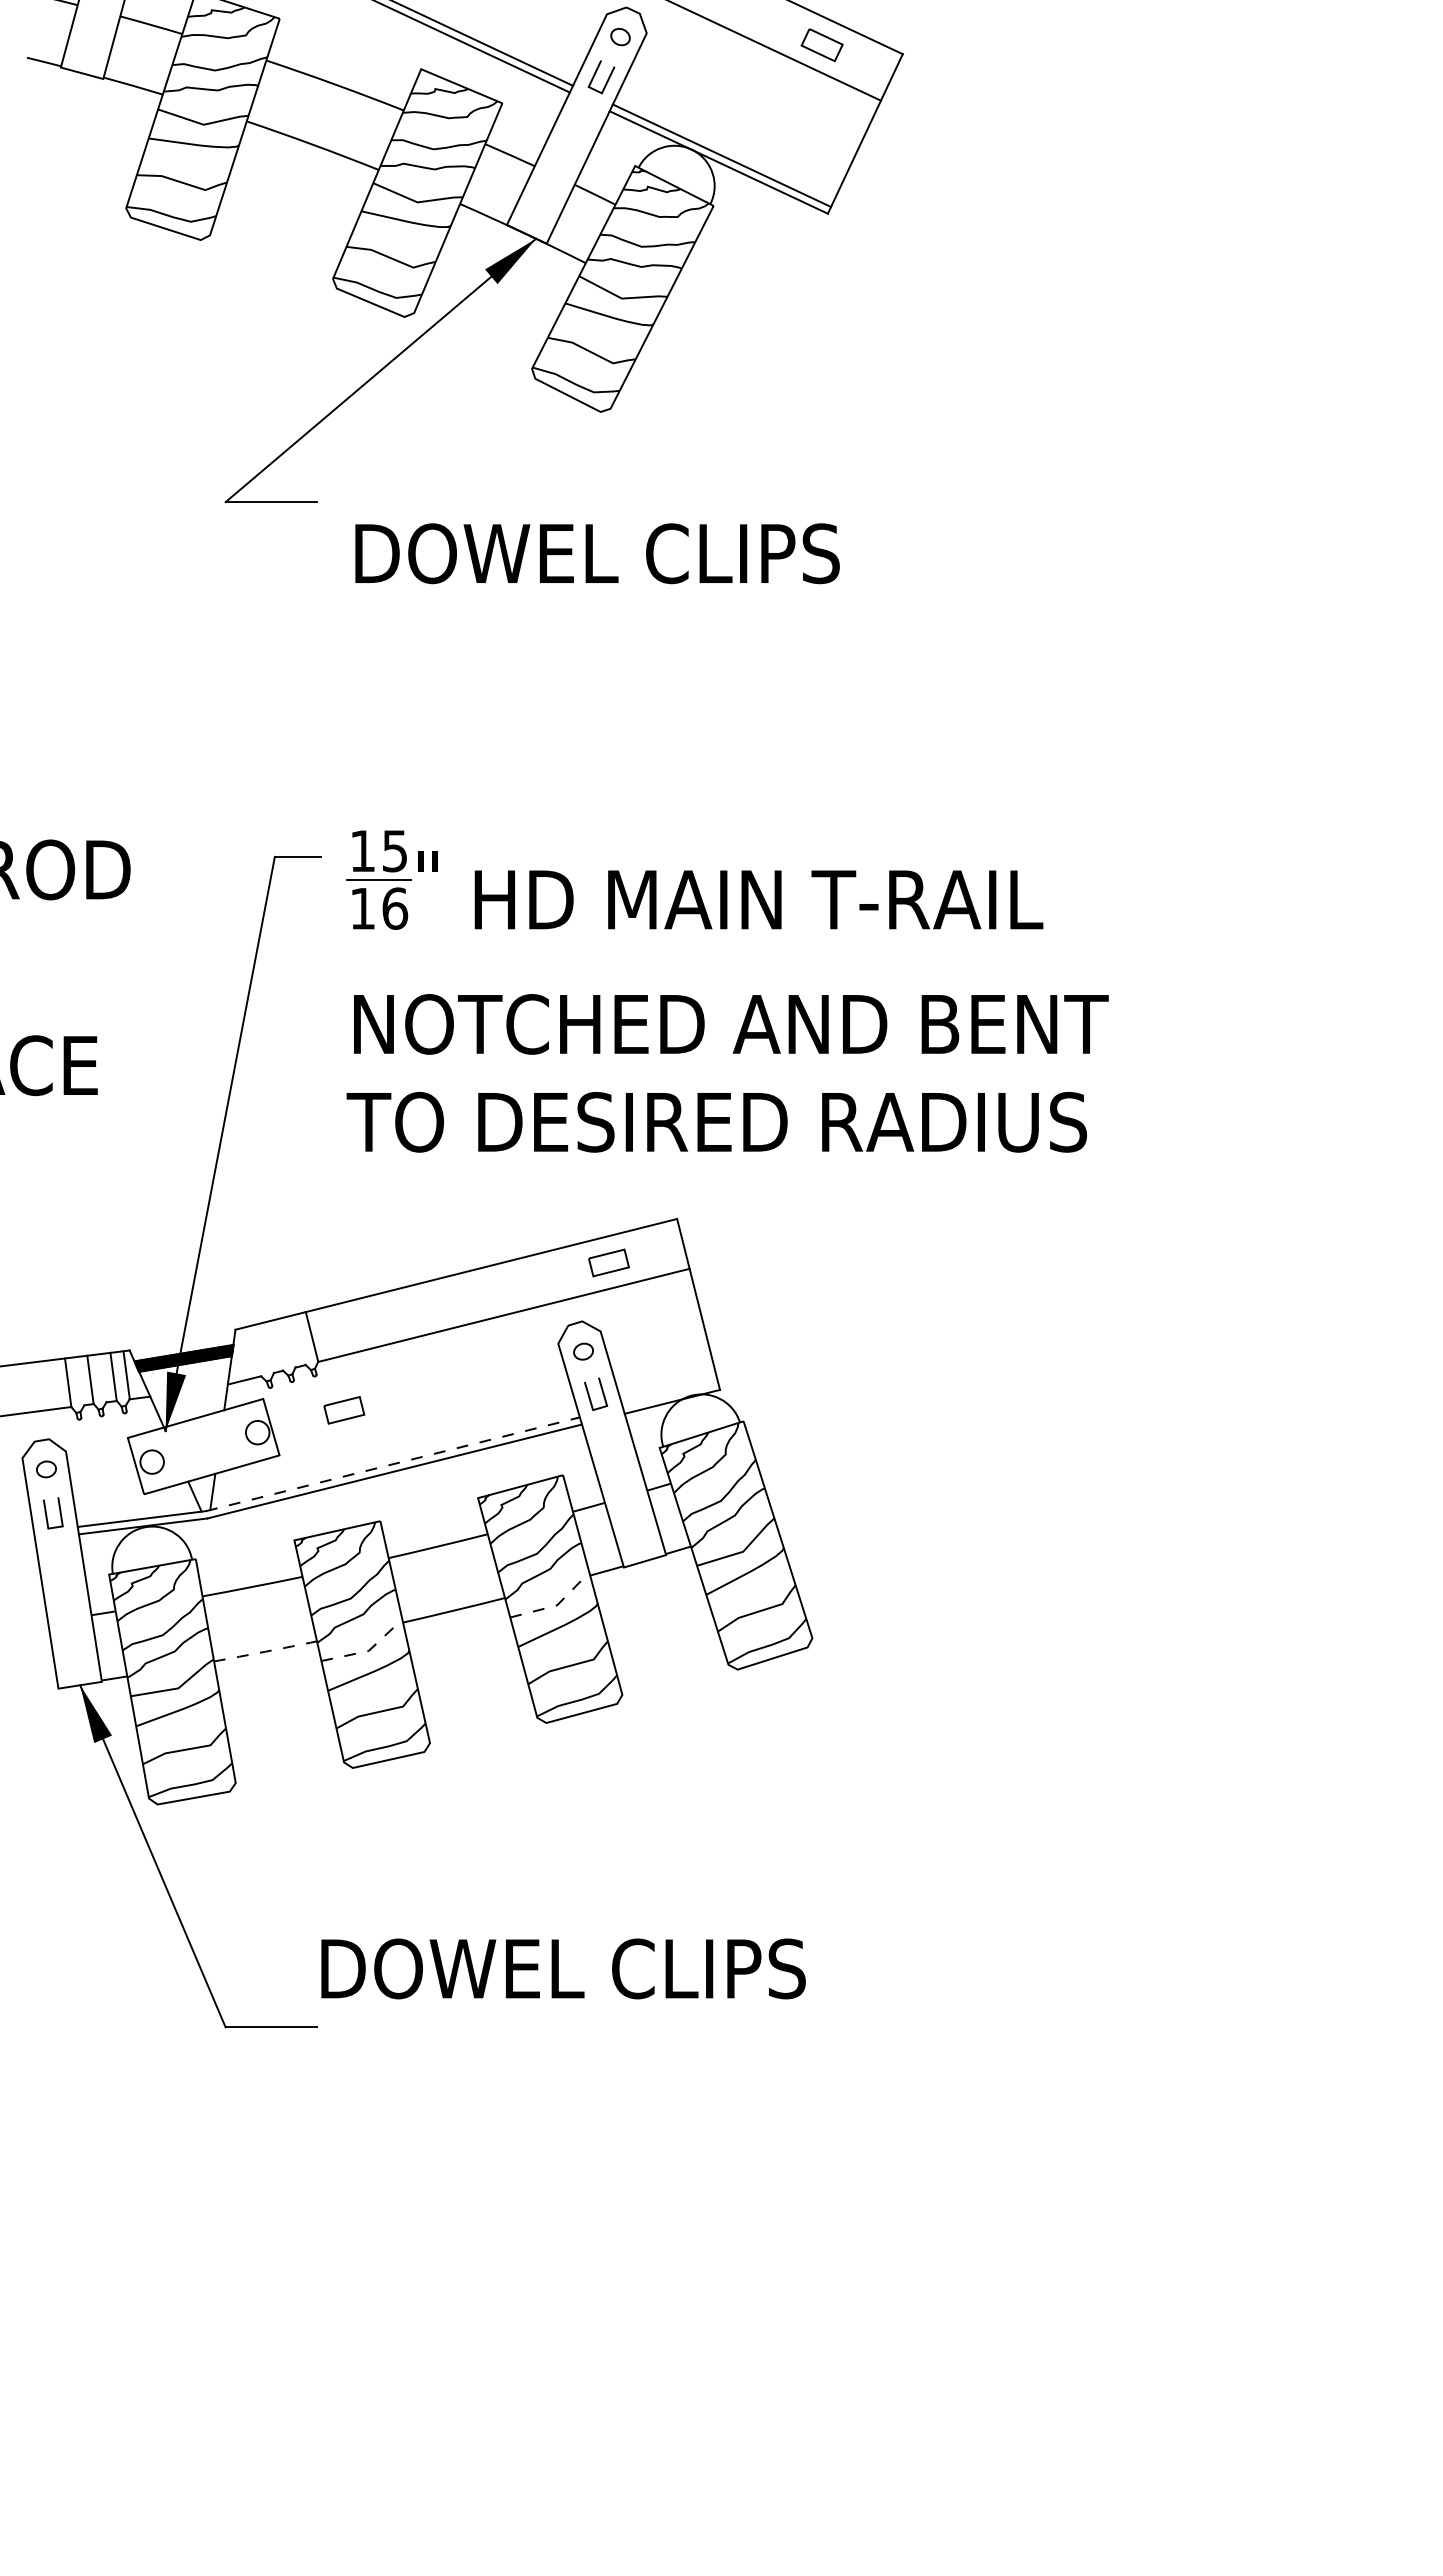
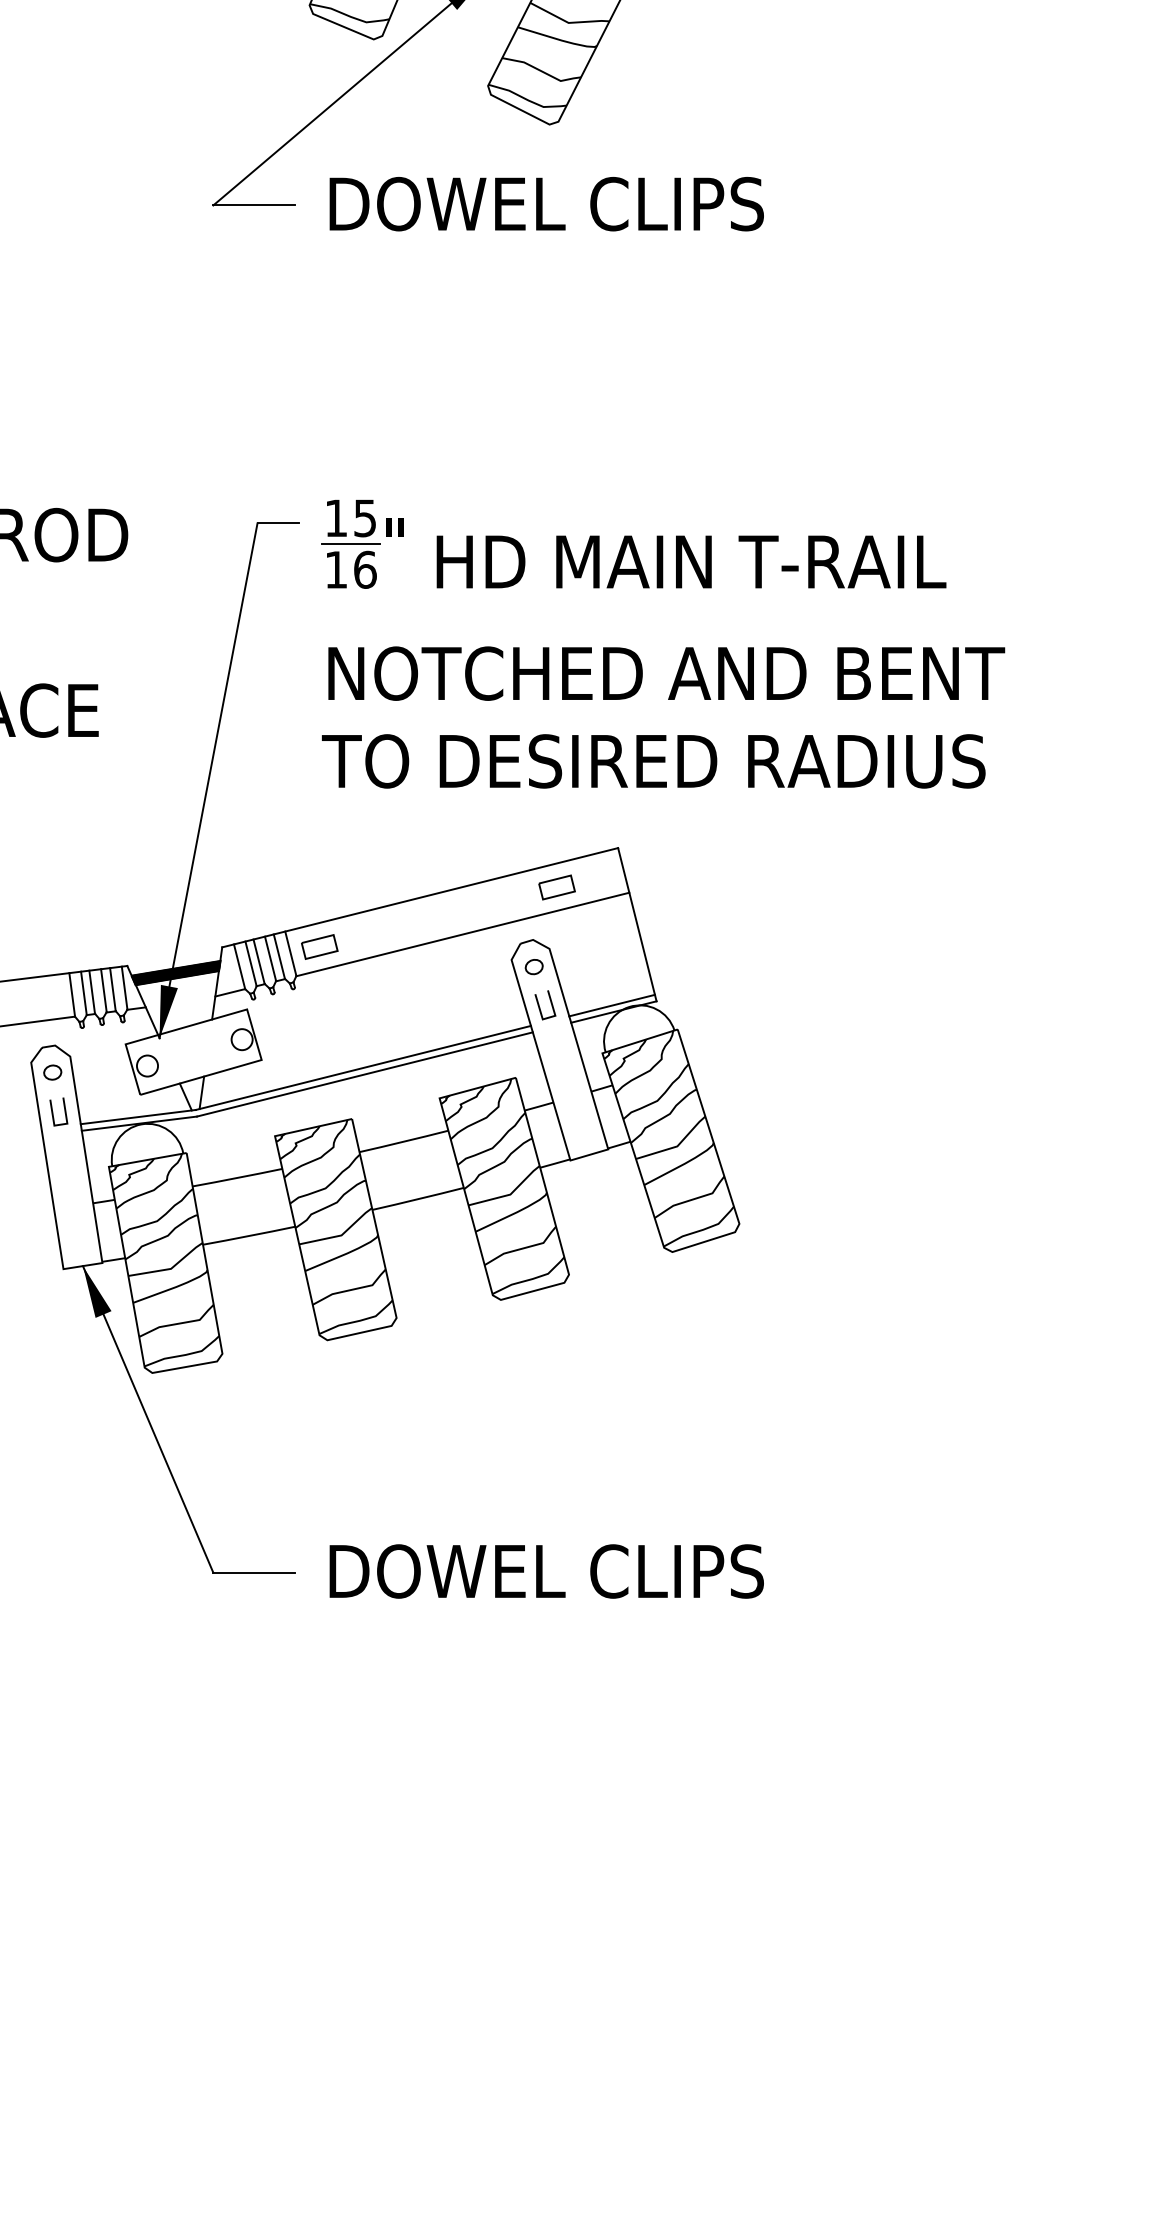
text: (597, 553) -> (546, 203), moved
line: (299, 1339) -> (279, 956), added
line: (289, 1342) -> (270, 958), added
line: (276, 1345) -> (258, 961), added
line: (267, 1348) -> (250, 964), added
line: (254, 1351) -> (239, 966), added
line: (103, 1378) -> (103, 991), added
line: (81, 1380) -> (84, 992), added
line: (670, 1394) -> (612, 1005), added
part: (344, 1410) -> (319, 947), moved
line: (393, 1464) -> (363, 1068), dashed -> solid
line: (557, 1605) -> (510, 1194), dashed -> solid
arc: (265, 1651) -> (249, 1235), dashed -> solid
line: (368, 1651) -> (341, 1235), dashed -> solid
text: (563, 1968) -> (546, 1571), moved

